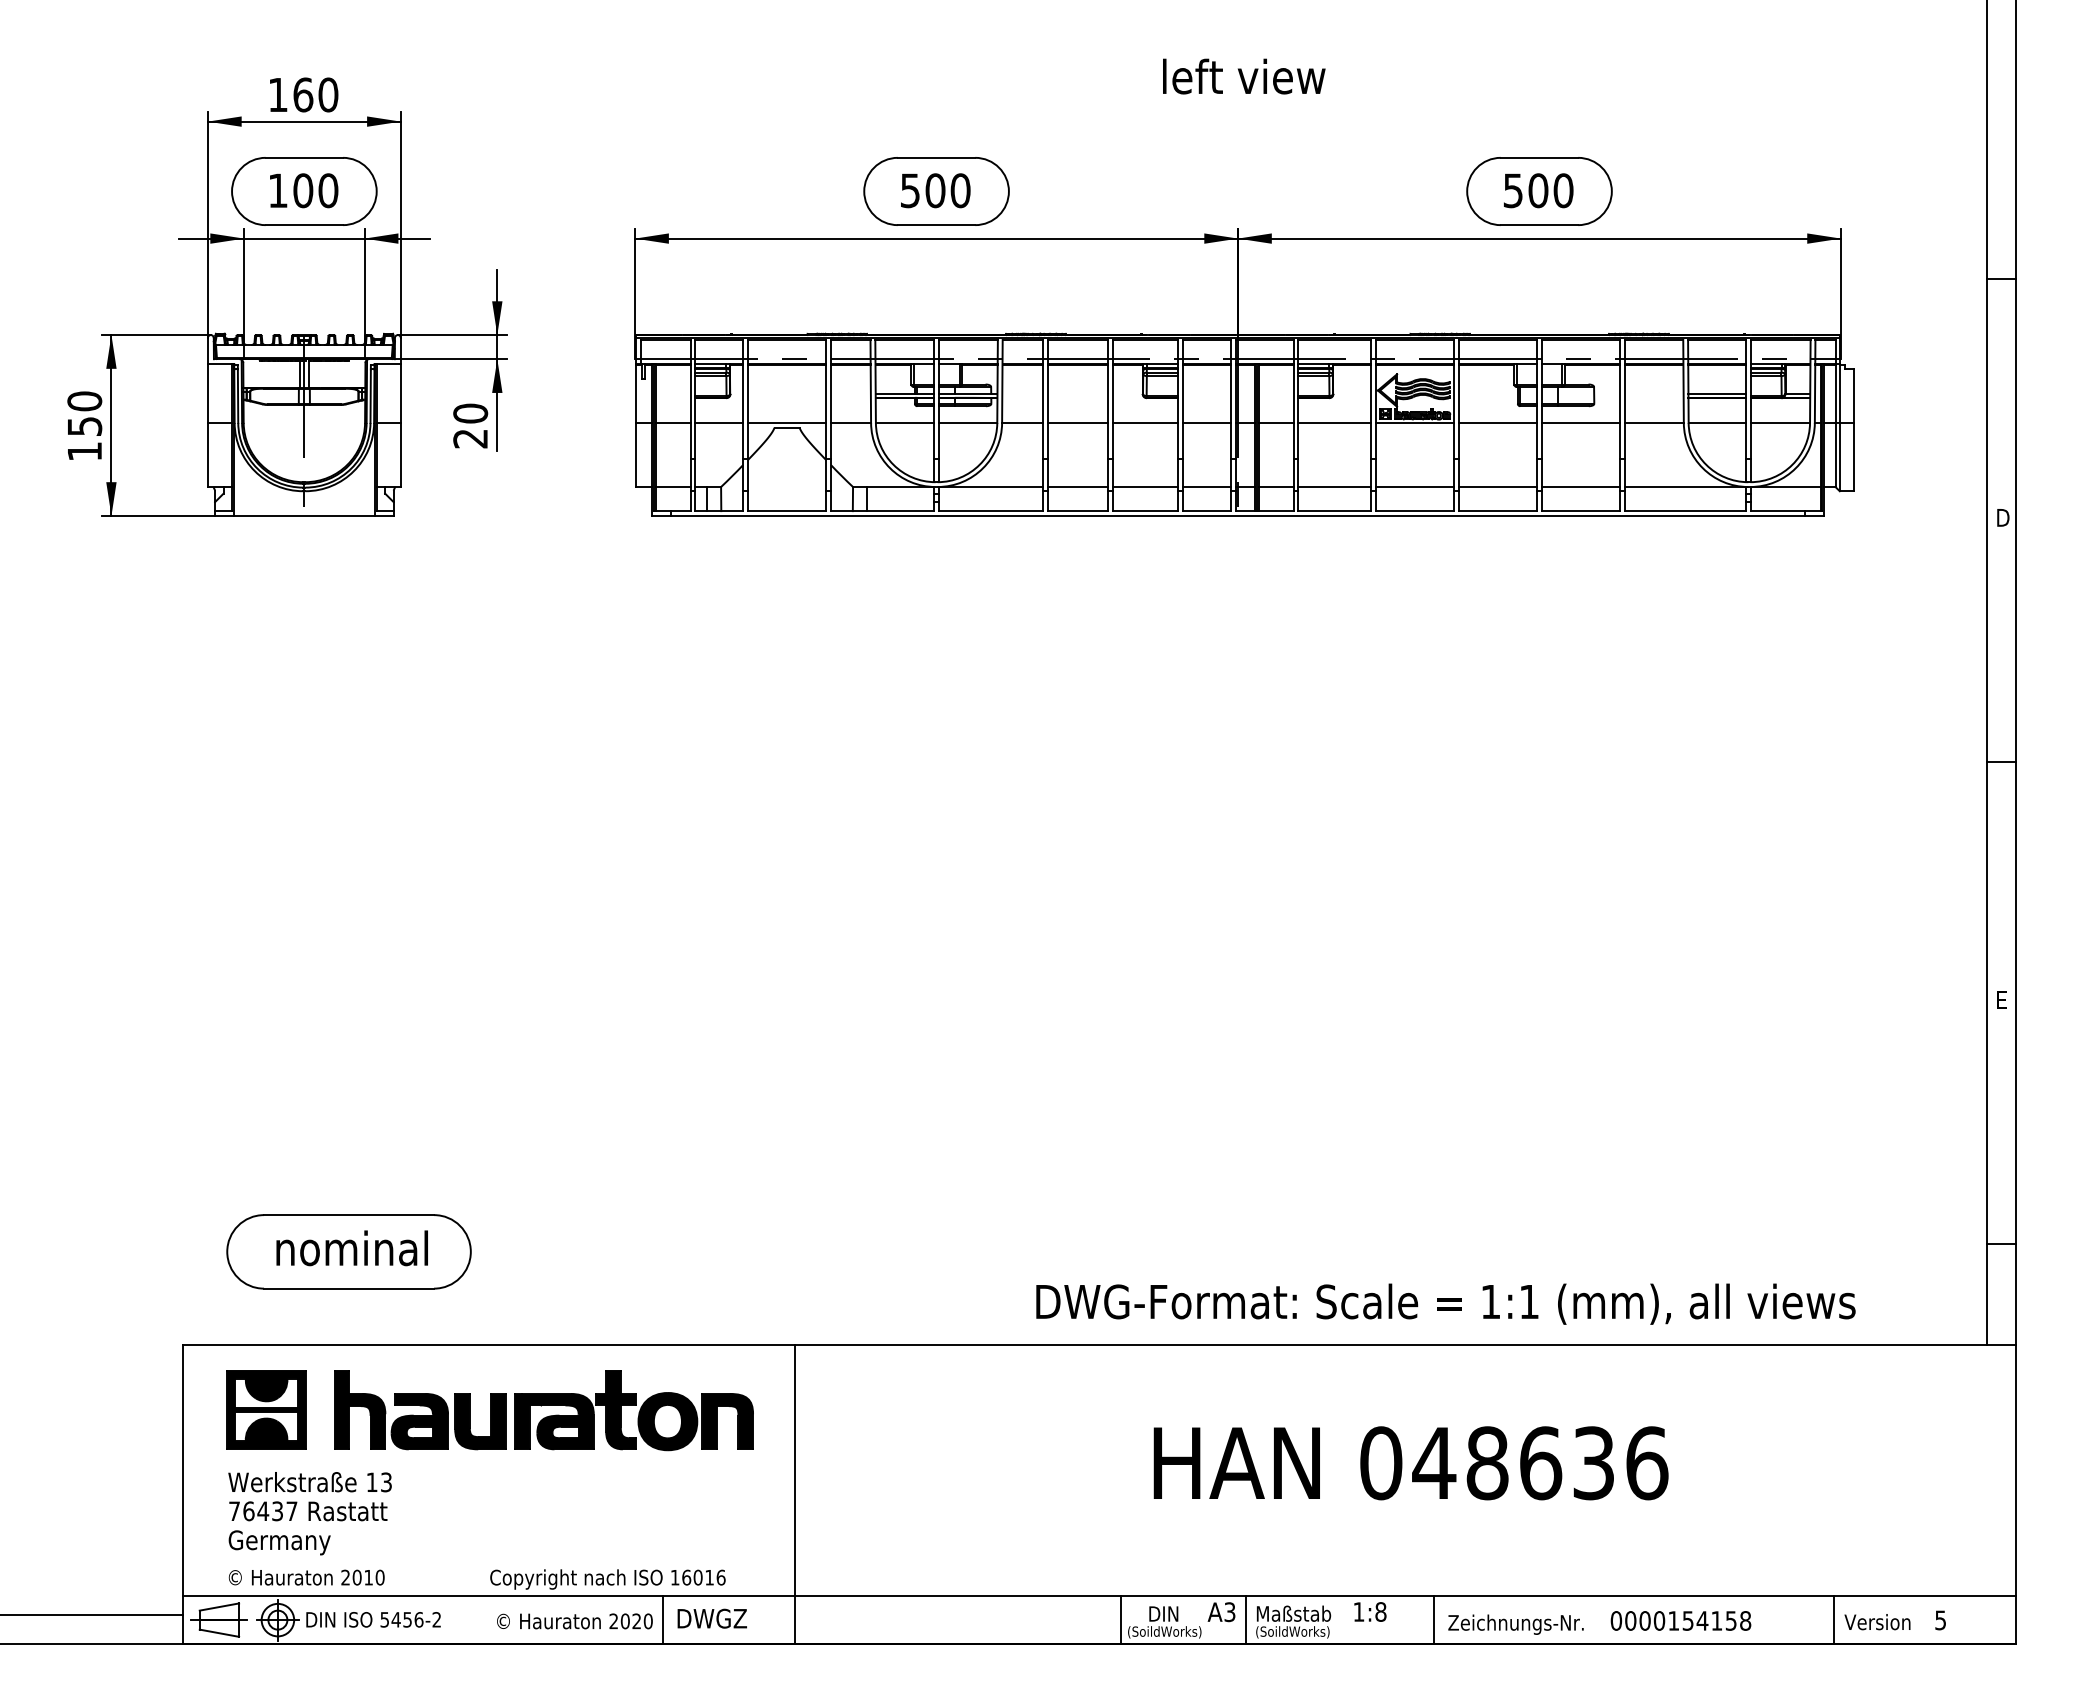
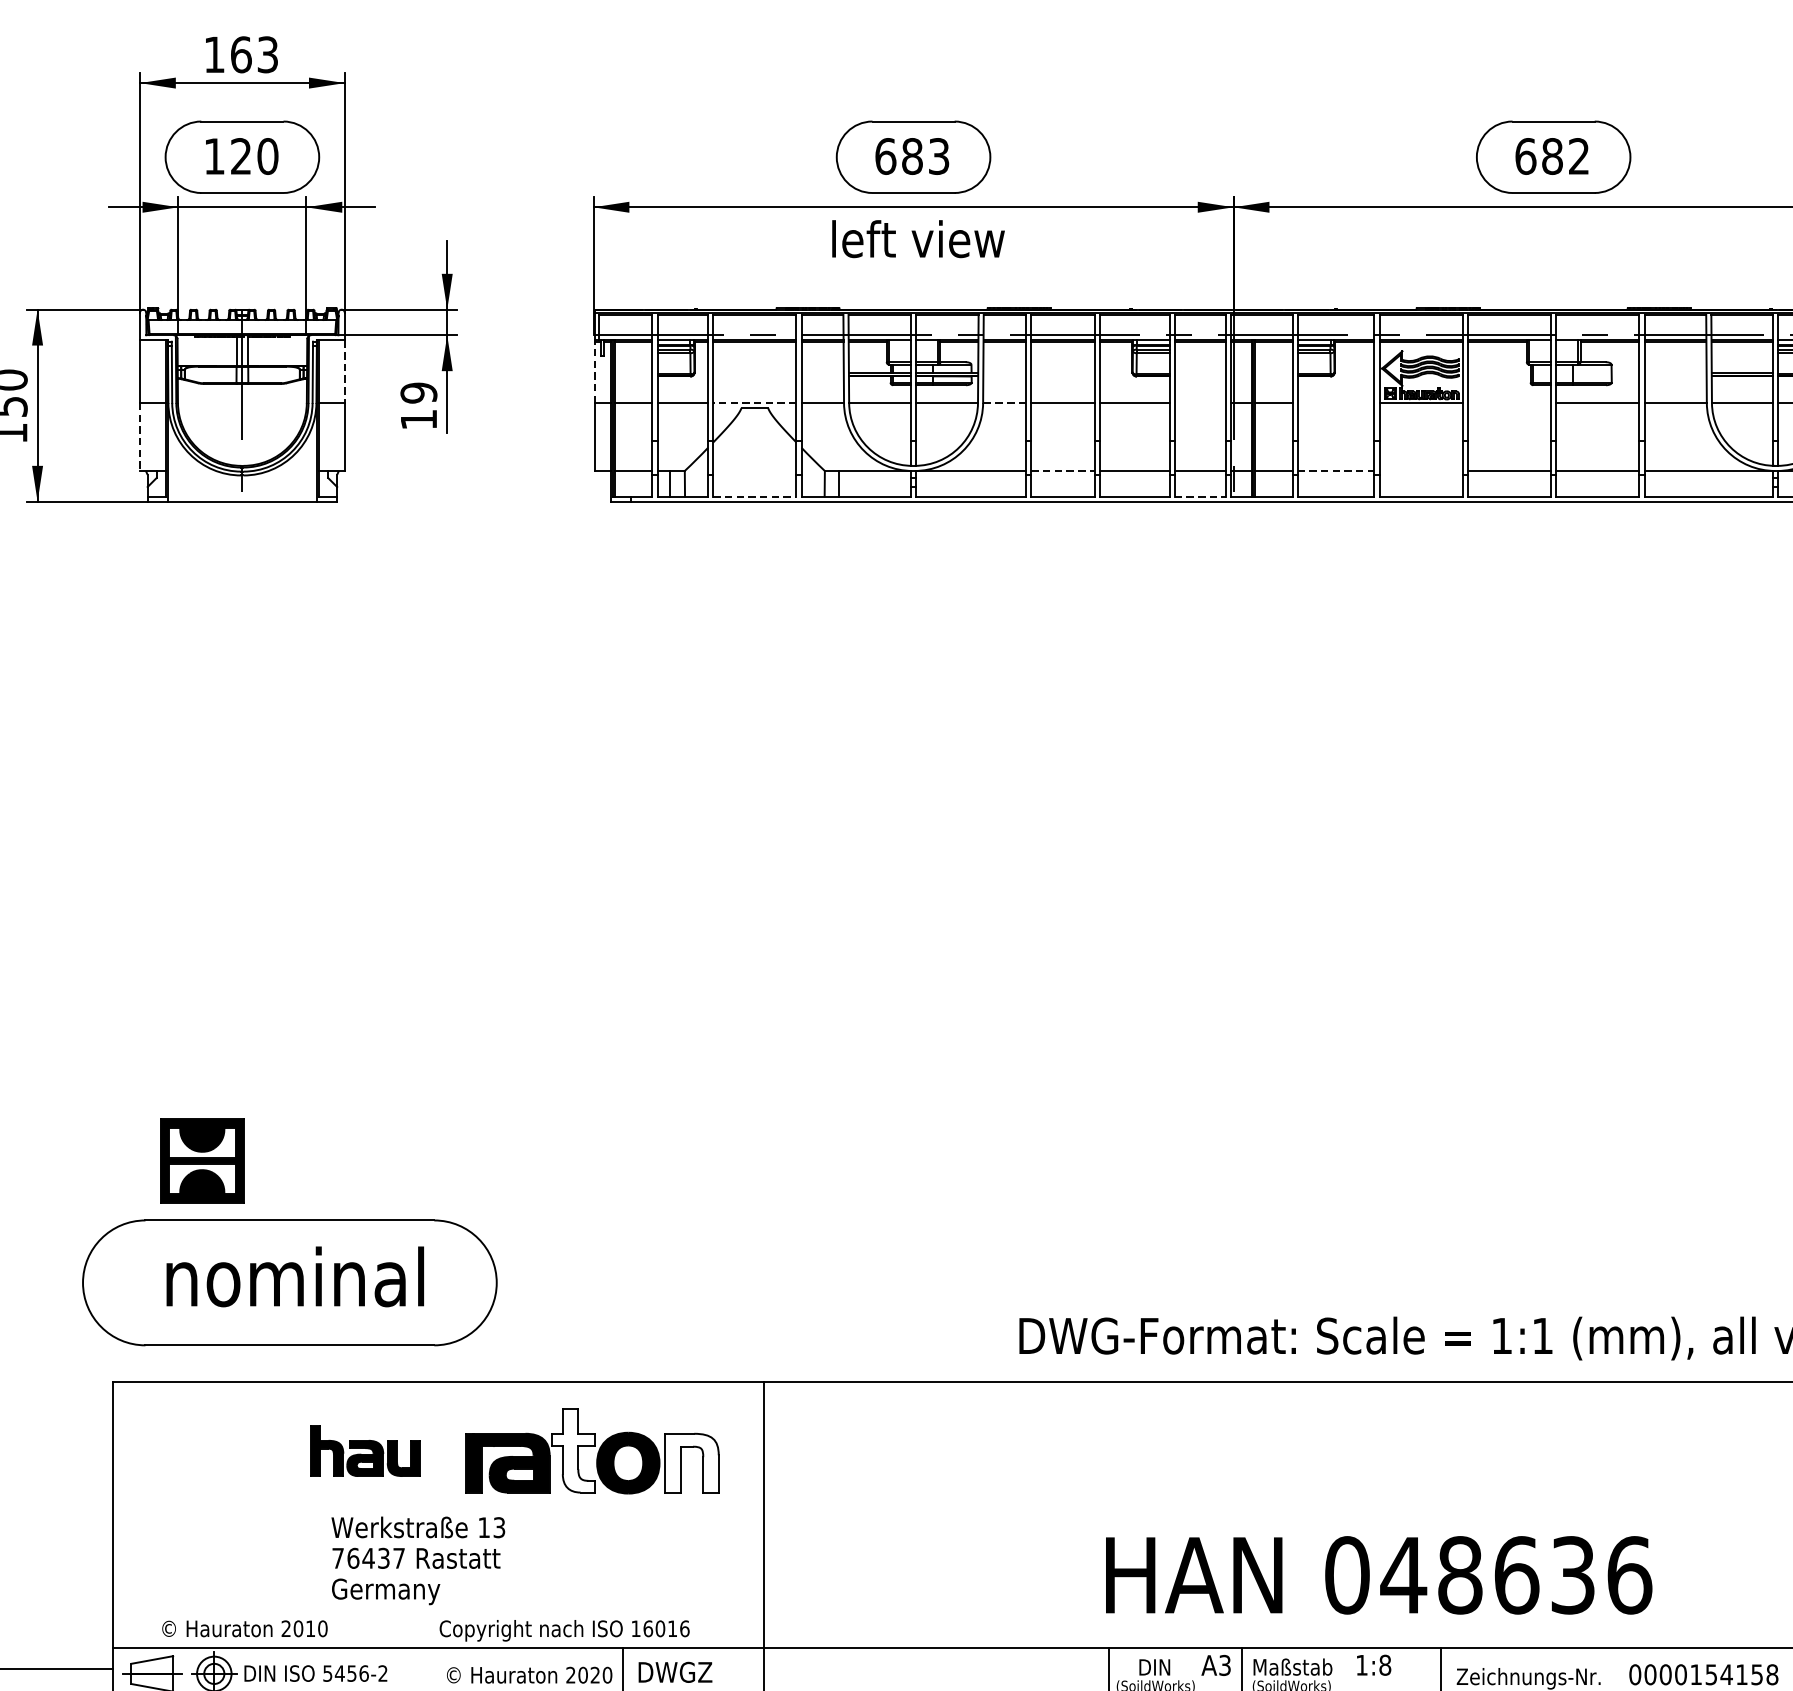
text: (1244, 76) -> (918, 239), moved
text: (328, 94) -> (268, 54), 160 -> 163
text: (303, 190) -> (241, 156), 100 -> 120
text: (935, 190) -> (912, 156), 500 -> 683
text: (1538, 190) -> (1552, 156), 500 -> 682
line: (400, 393) -> (344, 371), solid -> dashed
line: (636, 394) -> (594, 372), solid -> dashed
line: (786, 422) -> (754, 402), solid -> dashed
line: (1021, 422) -> (1003, 402), solid -> dashed
line: (1206, 422) -> (1200, 402), removed
line: (1334, 422) -> (1335, 402), removed
line: (1497, 422) -> (1509, 402), removed
text: (470, 425) -> (418, 405), 20 -> 19
line: (207, 455) -> (139, 437), solid -> dashed
line: (1078, 487) -> (1064, 471), solid -> dashed
line: (1335, 487) -> (1337, 471), solid -> dashed
line: (1414, 487) -> (1420, 471), removed
line: (787, 511) -> (755, 496), solid -> dashed
line: (1207, 511) -> (1201, 496), solid -> dashed
part: (348, 1251) -> (289, 1282), size x1.6
part: (266, 1409) -> (202, 1160), moved
fill: (615, 1409) -> (572, 1450), removed
part: (420, 1410) -> (365, 1451), size x0.6
fill: (727, 1421) -> (691, 1463), removed
text: (1410, 1463) -> (1378, 1575), moved
text: (309, 1513) -> (417, 1560), moved

